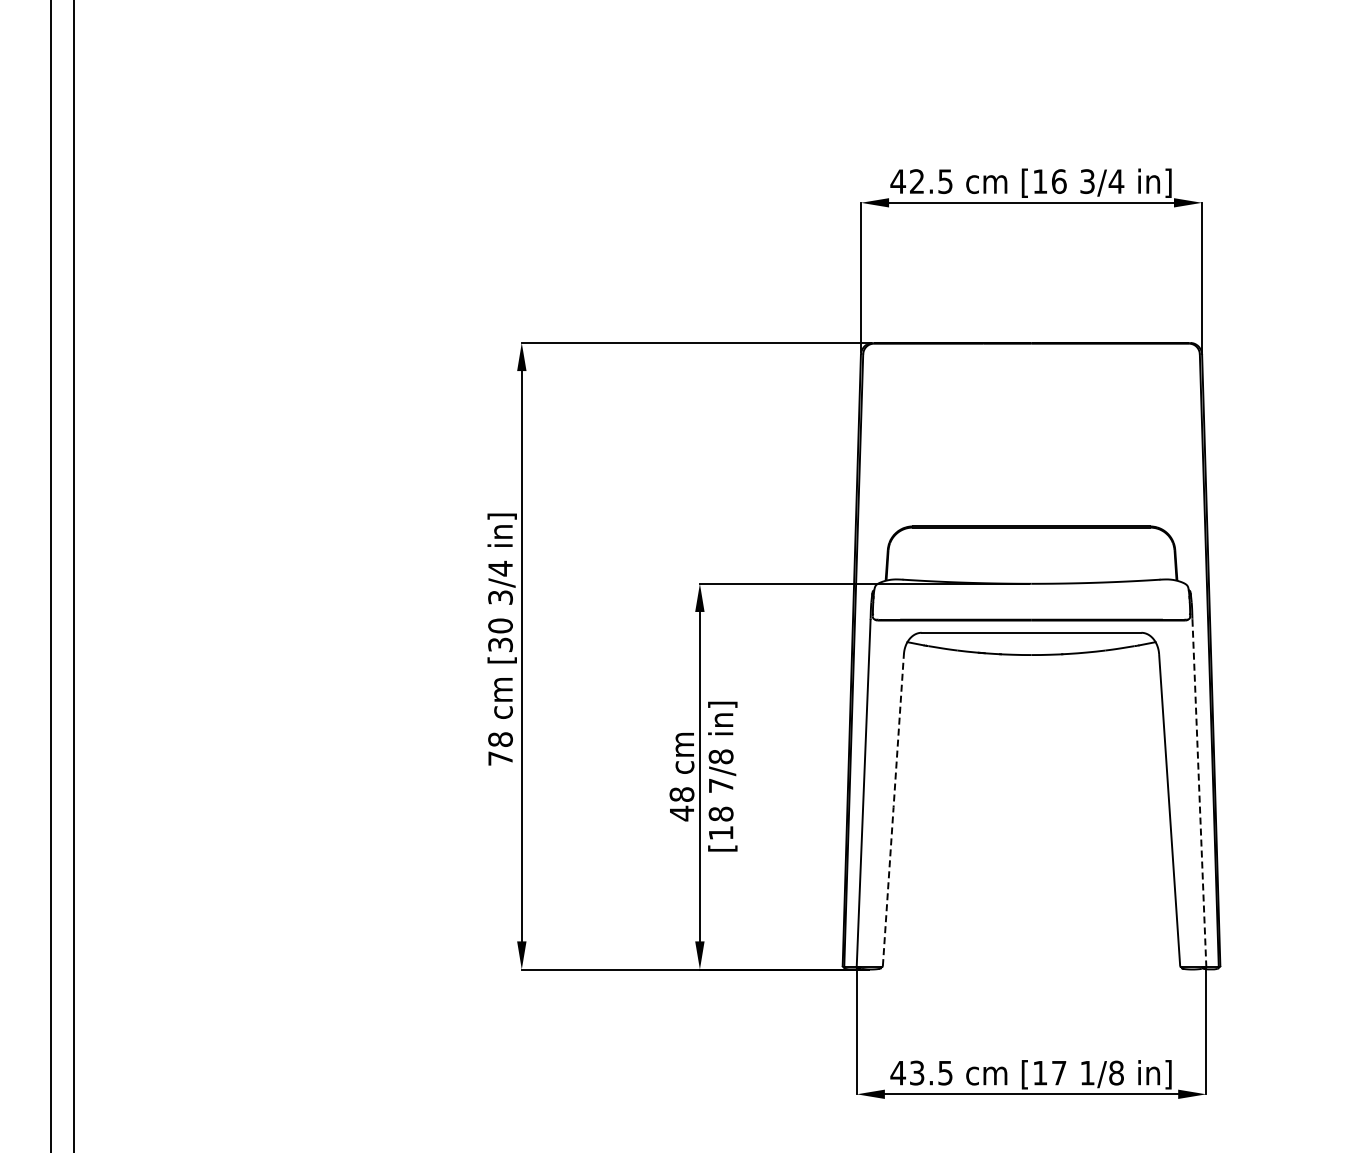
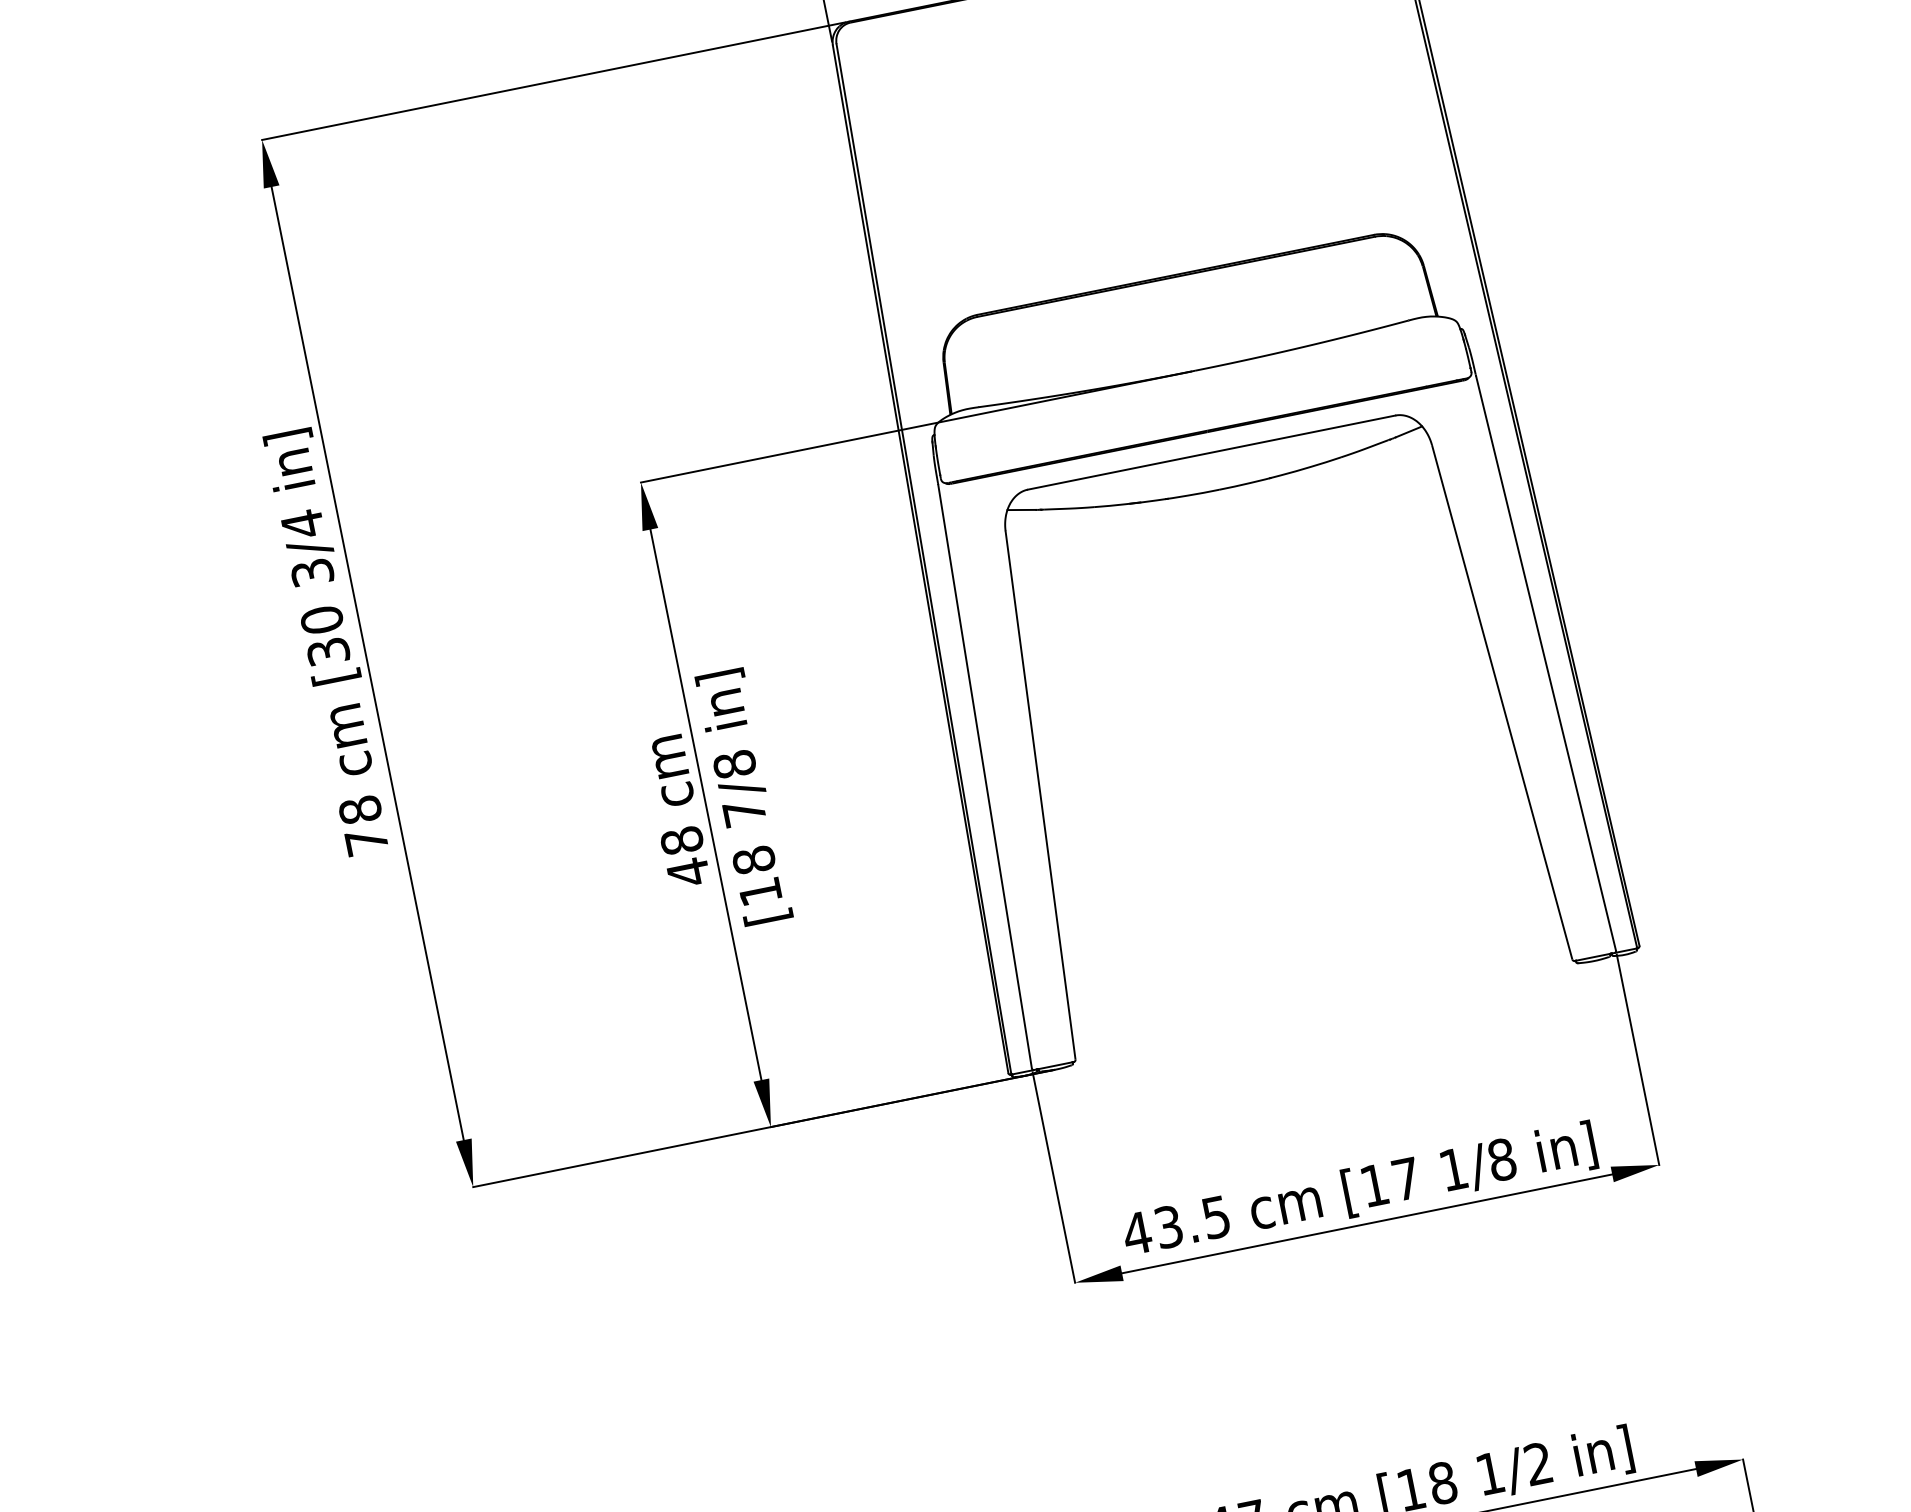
line: (1199, 793) -> (1546, 664), dashed -> solid
line: (893, 808) -> (1040, 792), dashed -> solid

